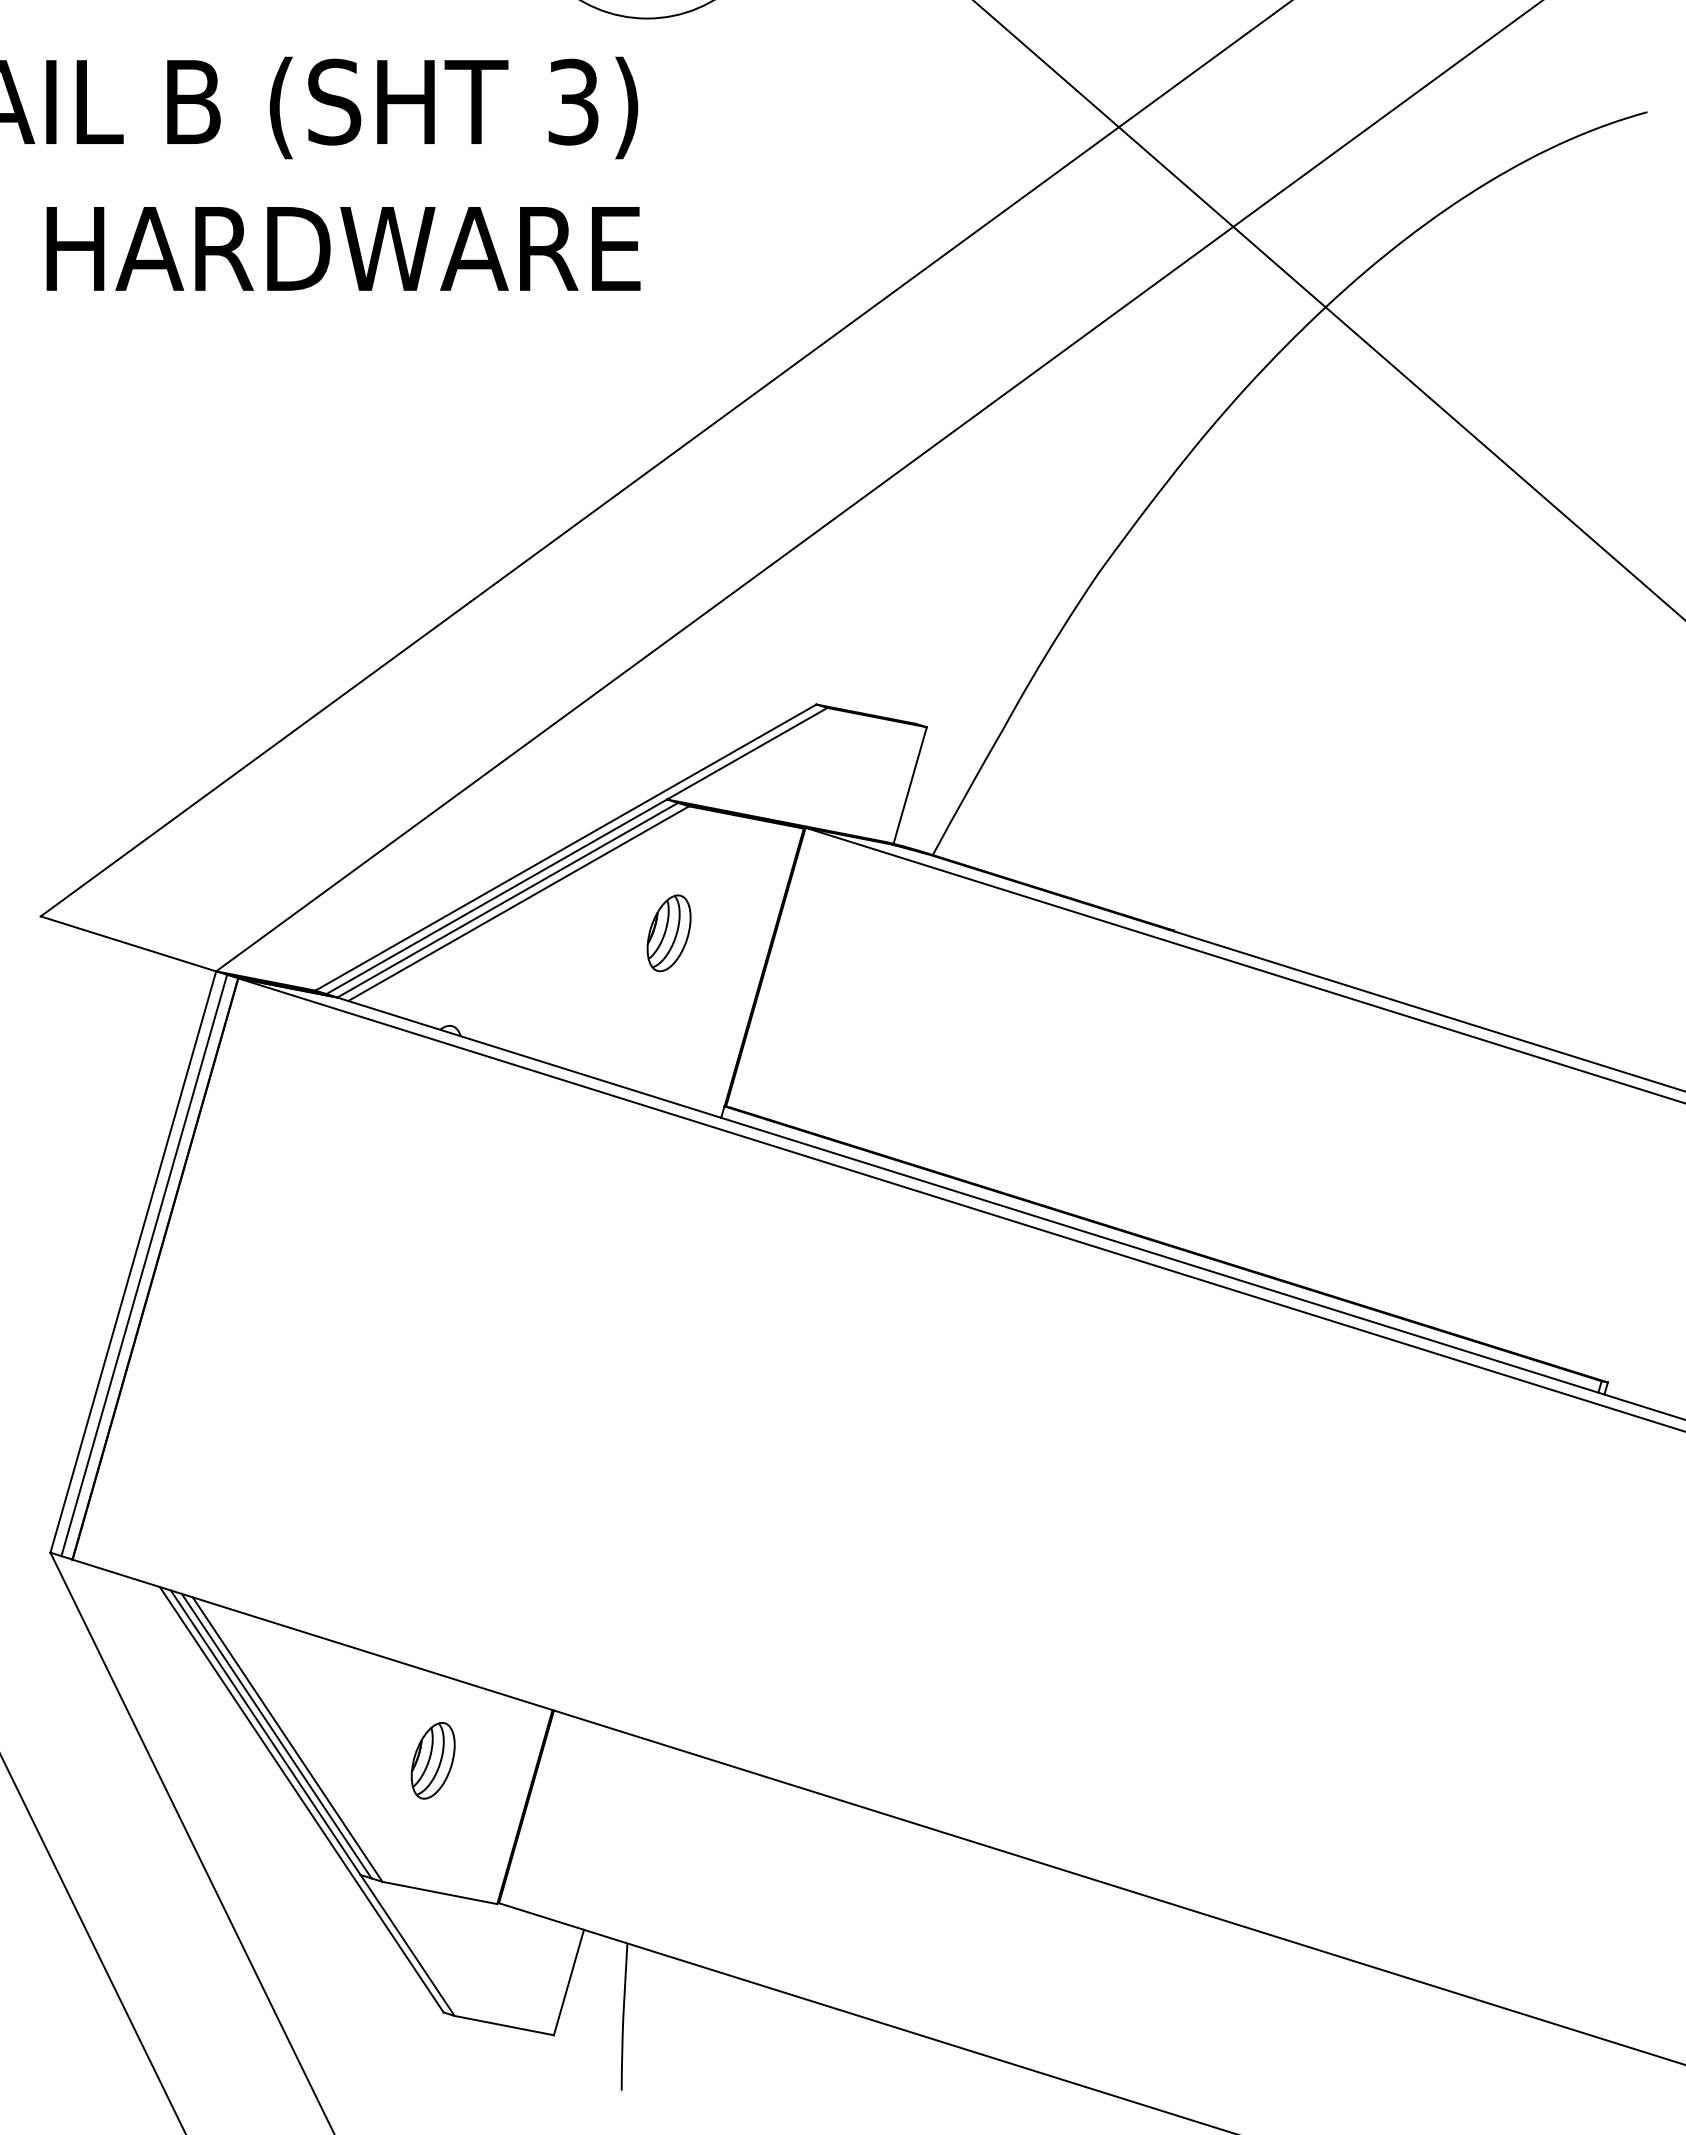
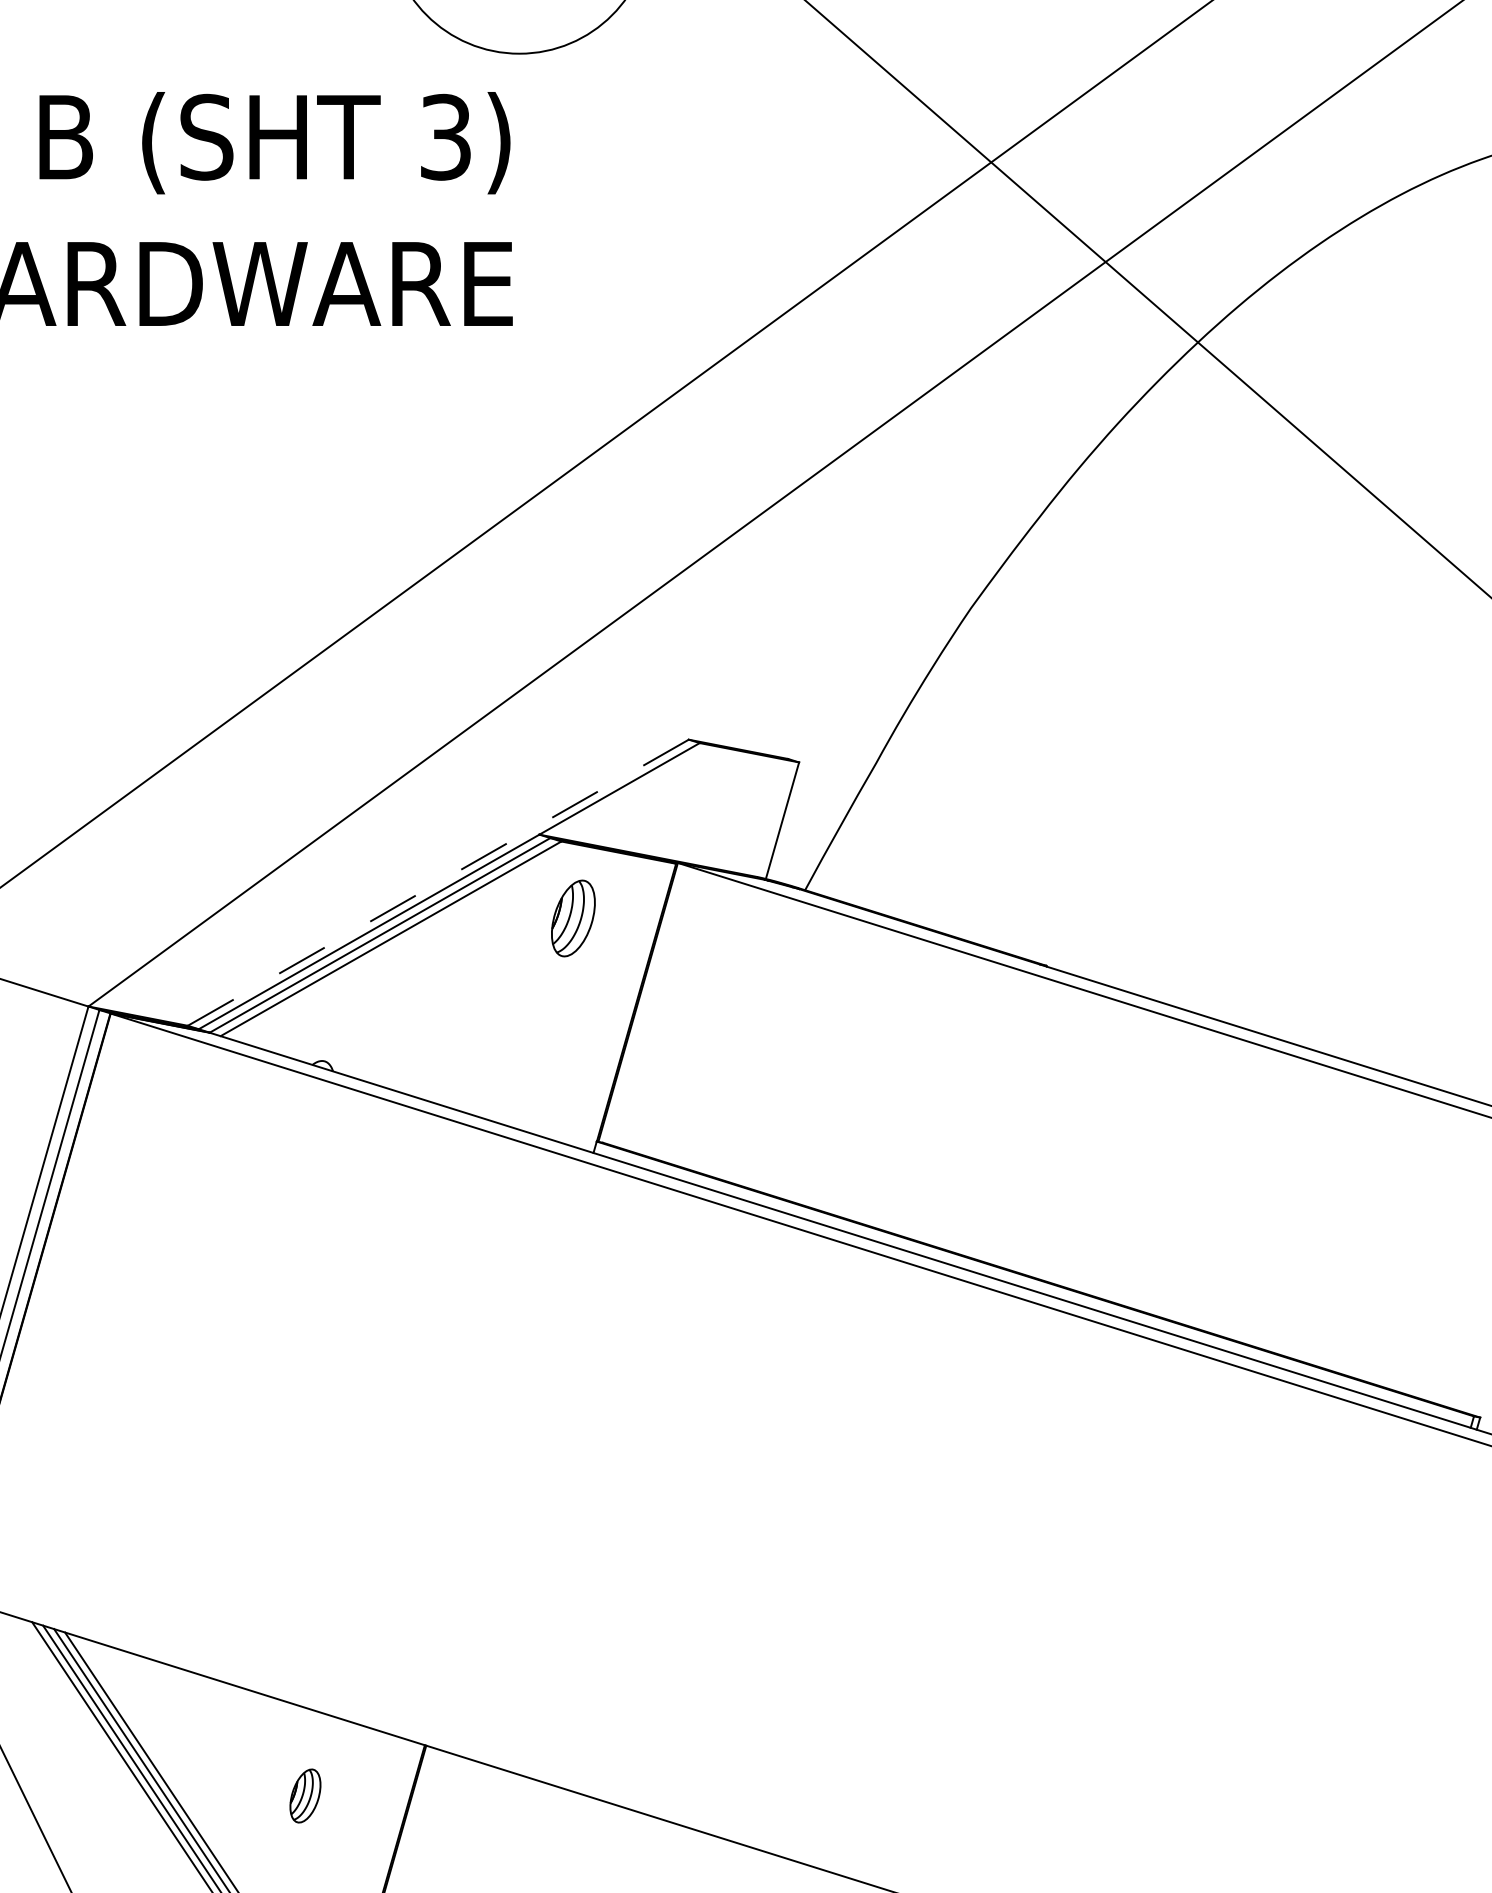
line: (565, 847) -> (437, 882), solid -> dashed
part: (668, 933) -> (572, 918), moved
part: (432, 1760) -> (304, 1795), size x0.7

